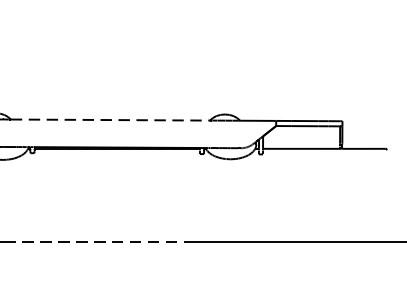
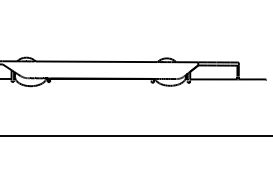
line: (111, 119) -> (97, 61), dashed -> solid
line: (100, 241) -> (90, 136), dashed -> solid

